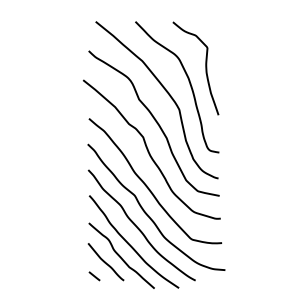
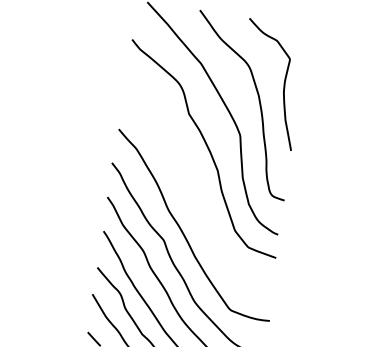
curve: (149, 151) -> (192, 184), removed

